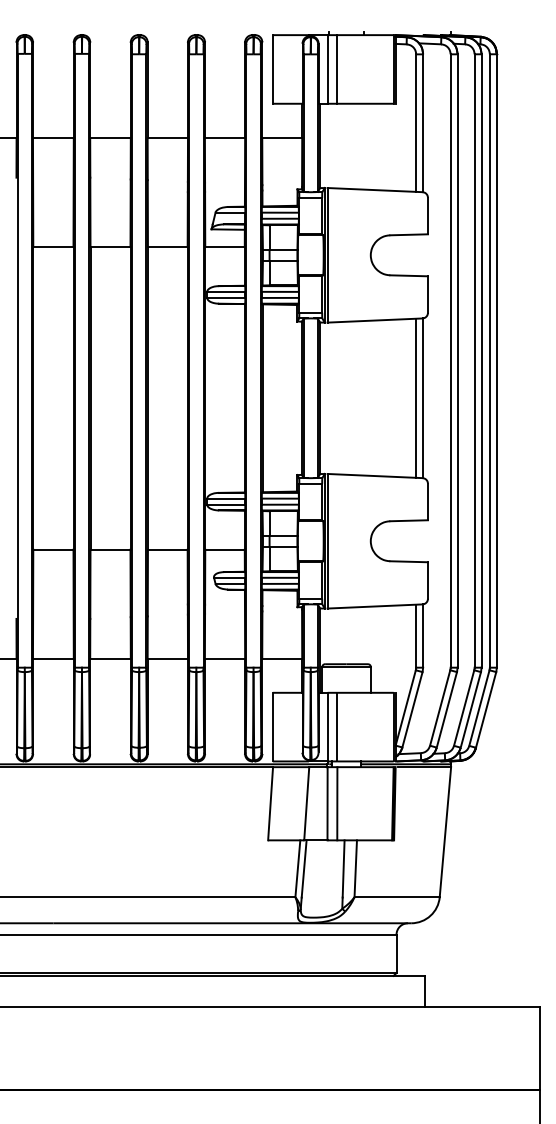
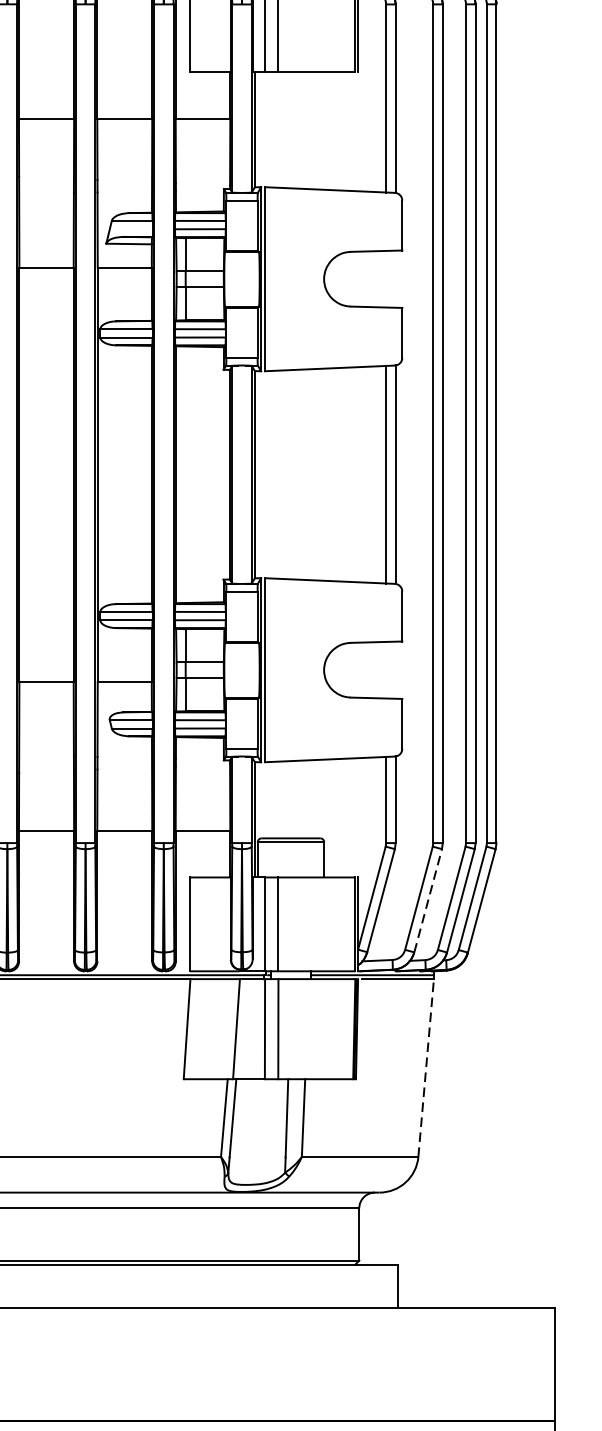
line: (447, 709) -> (428, 900), solid -> dashed
line: (445, 831) -> (426, 1067), solid -> dashed

